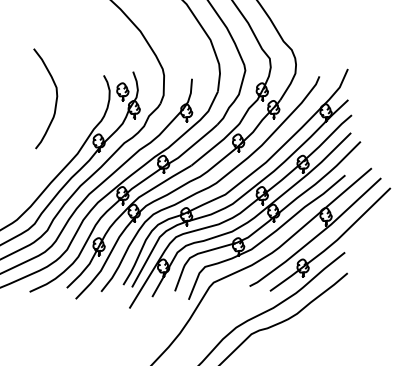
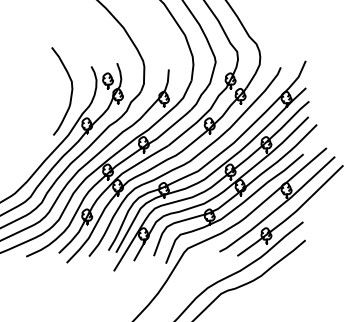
curve: (55, 99) -> (70, 92), moved

